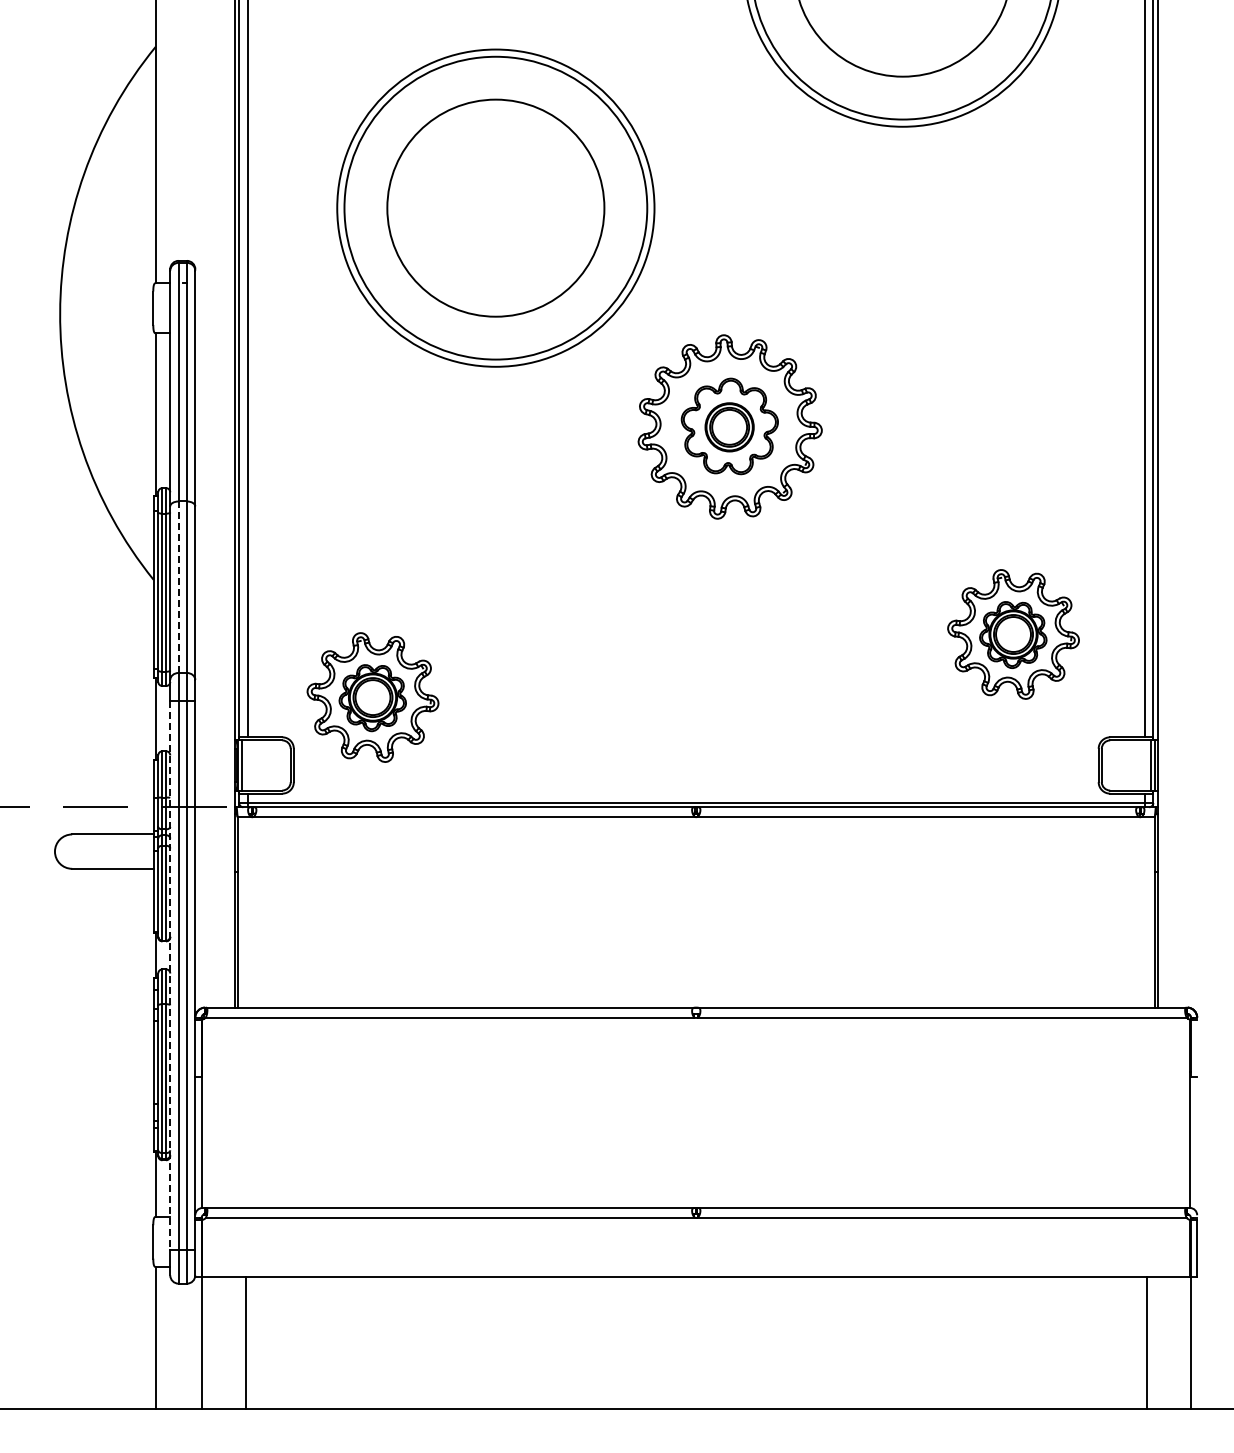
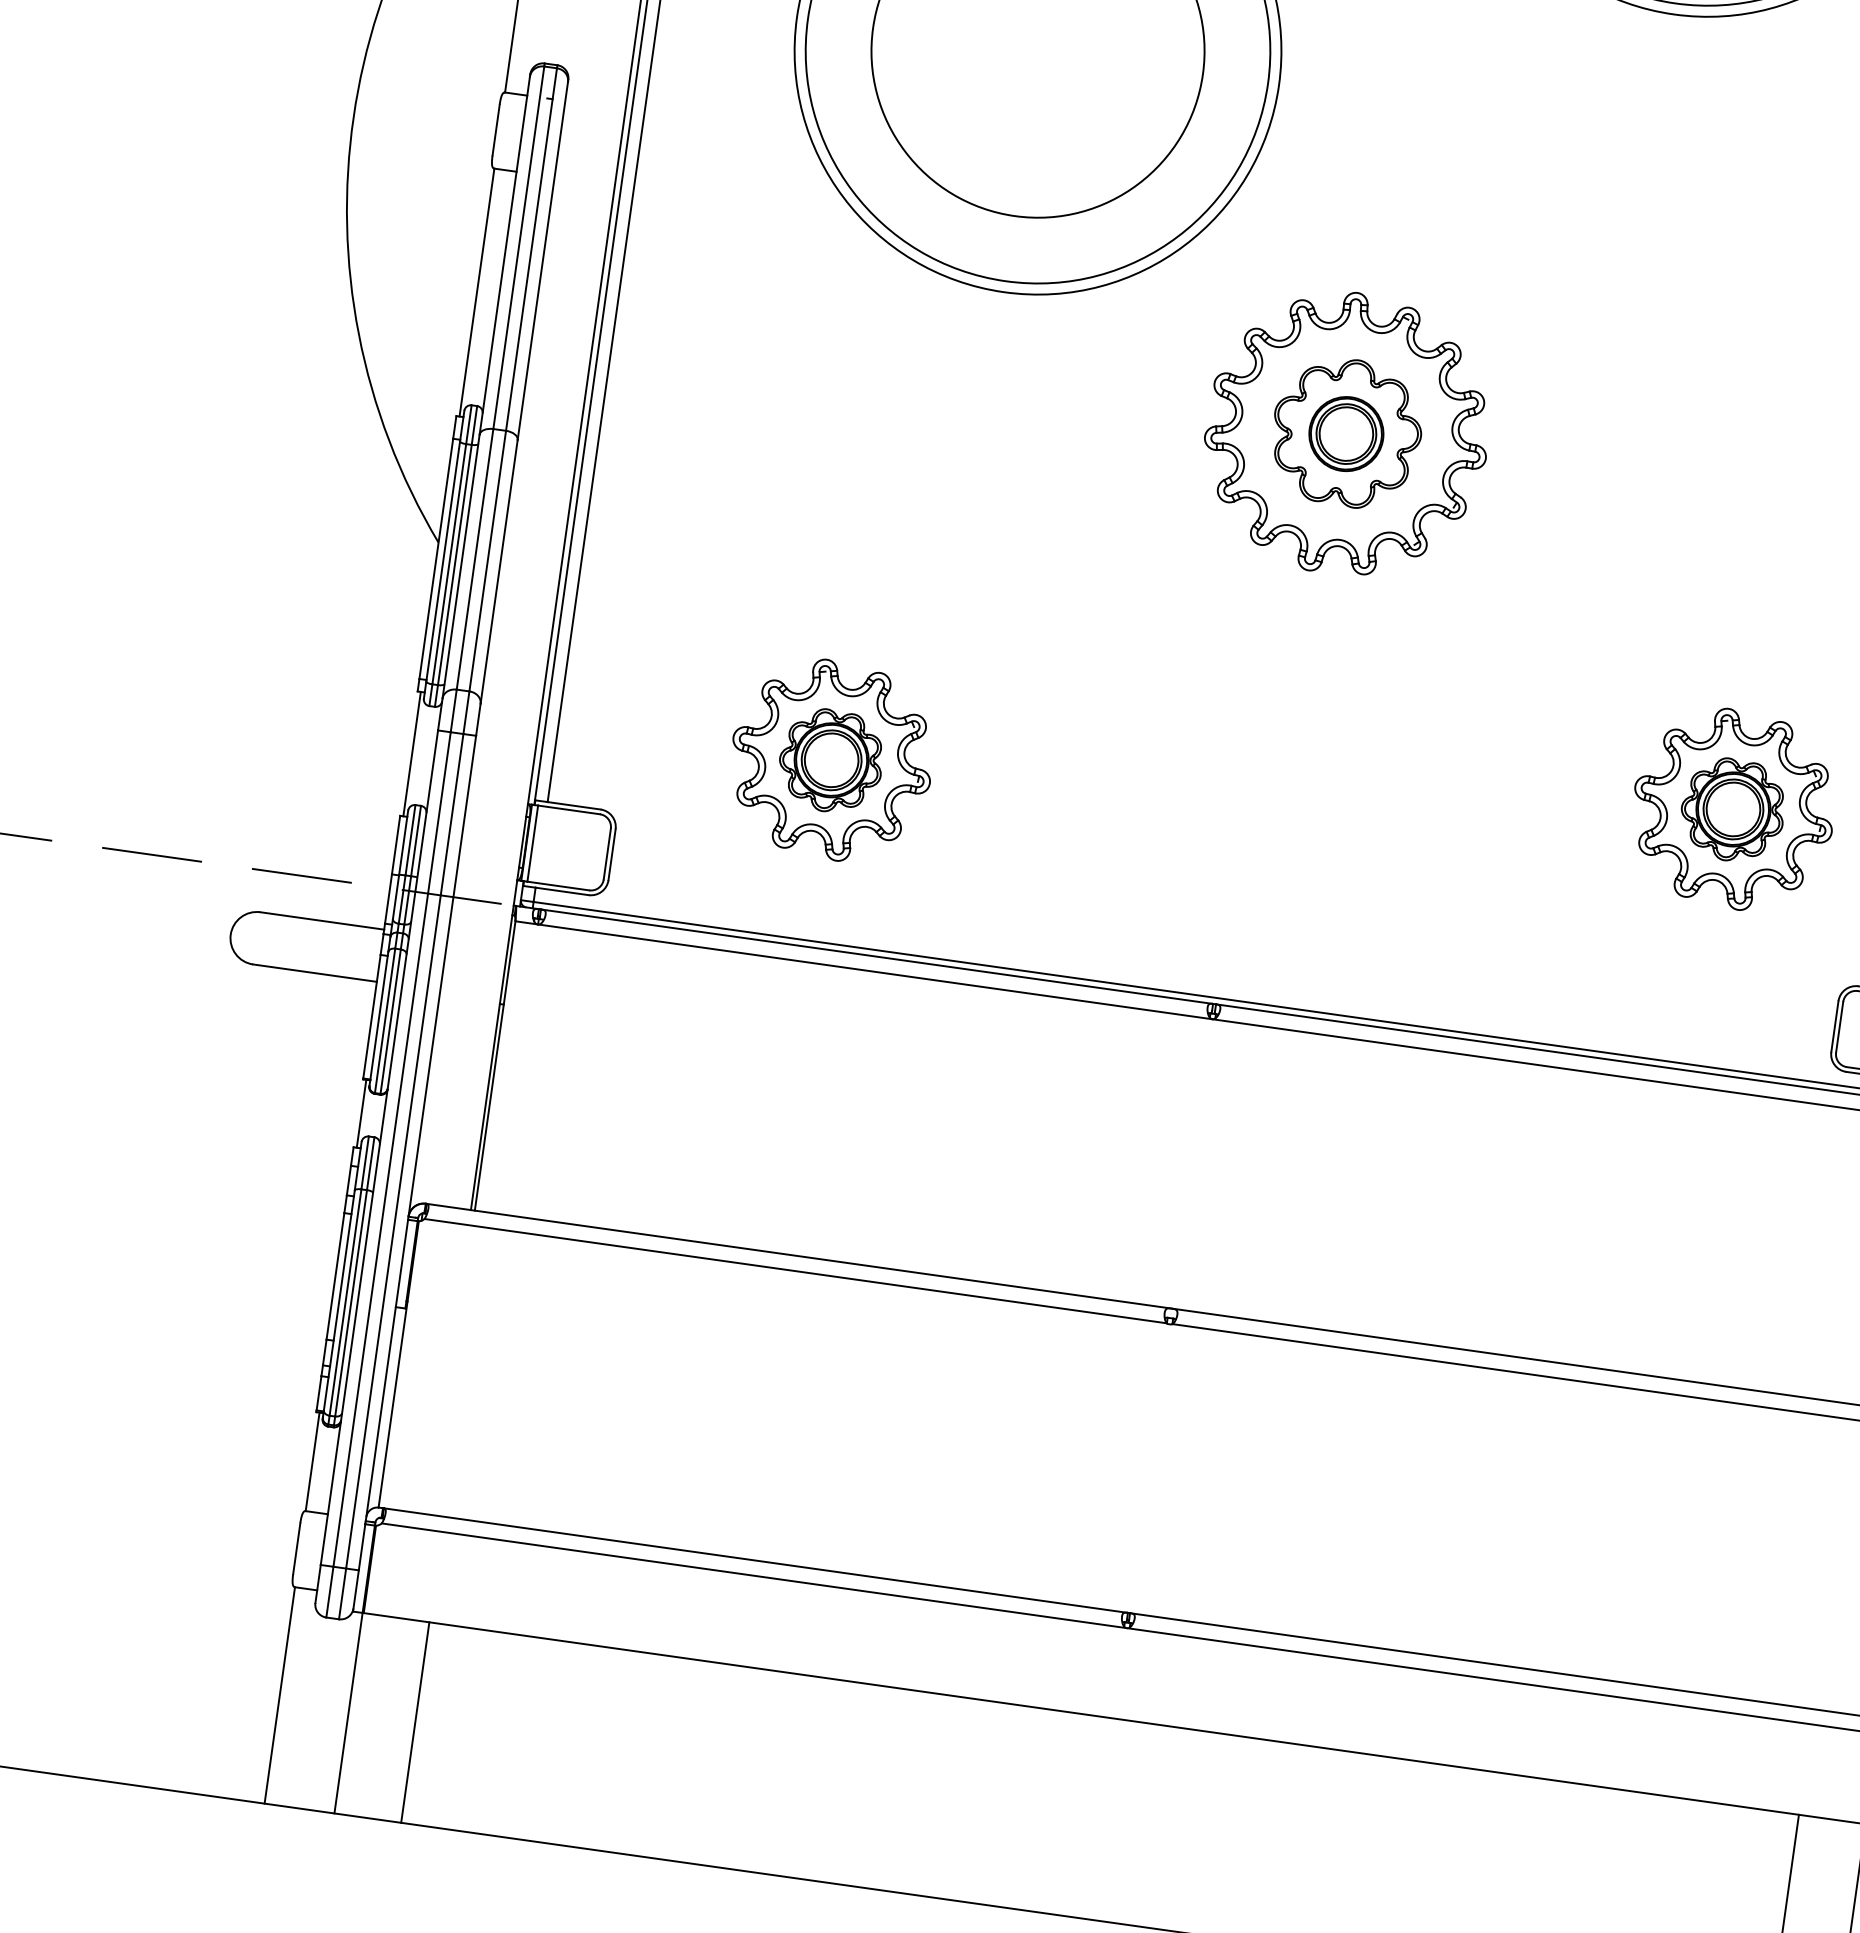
line: (178, 587) -> (474, 559), dashed -> solid
part: (372, 697) -> (830, 760), moved
line: (170, 975) -> (379, 1147), dashed -> solid

